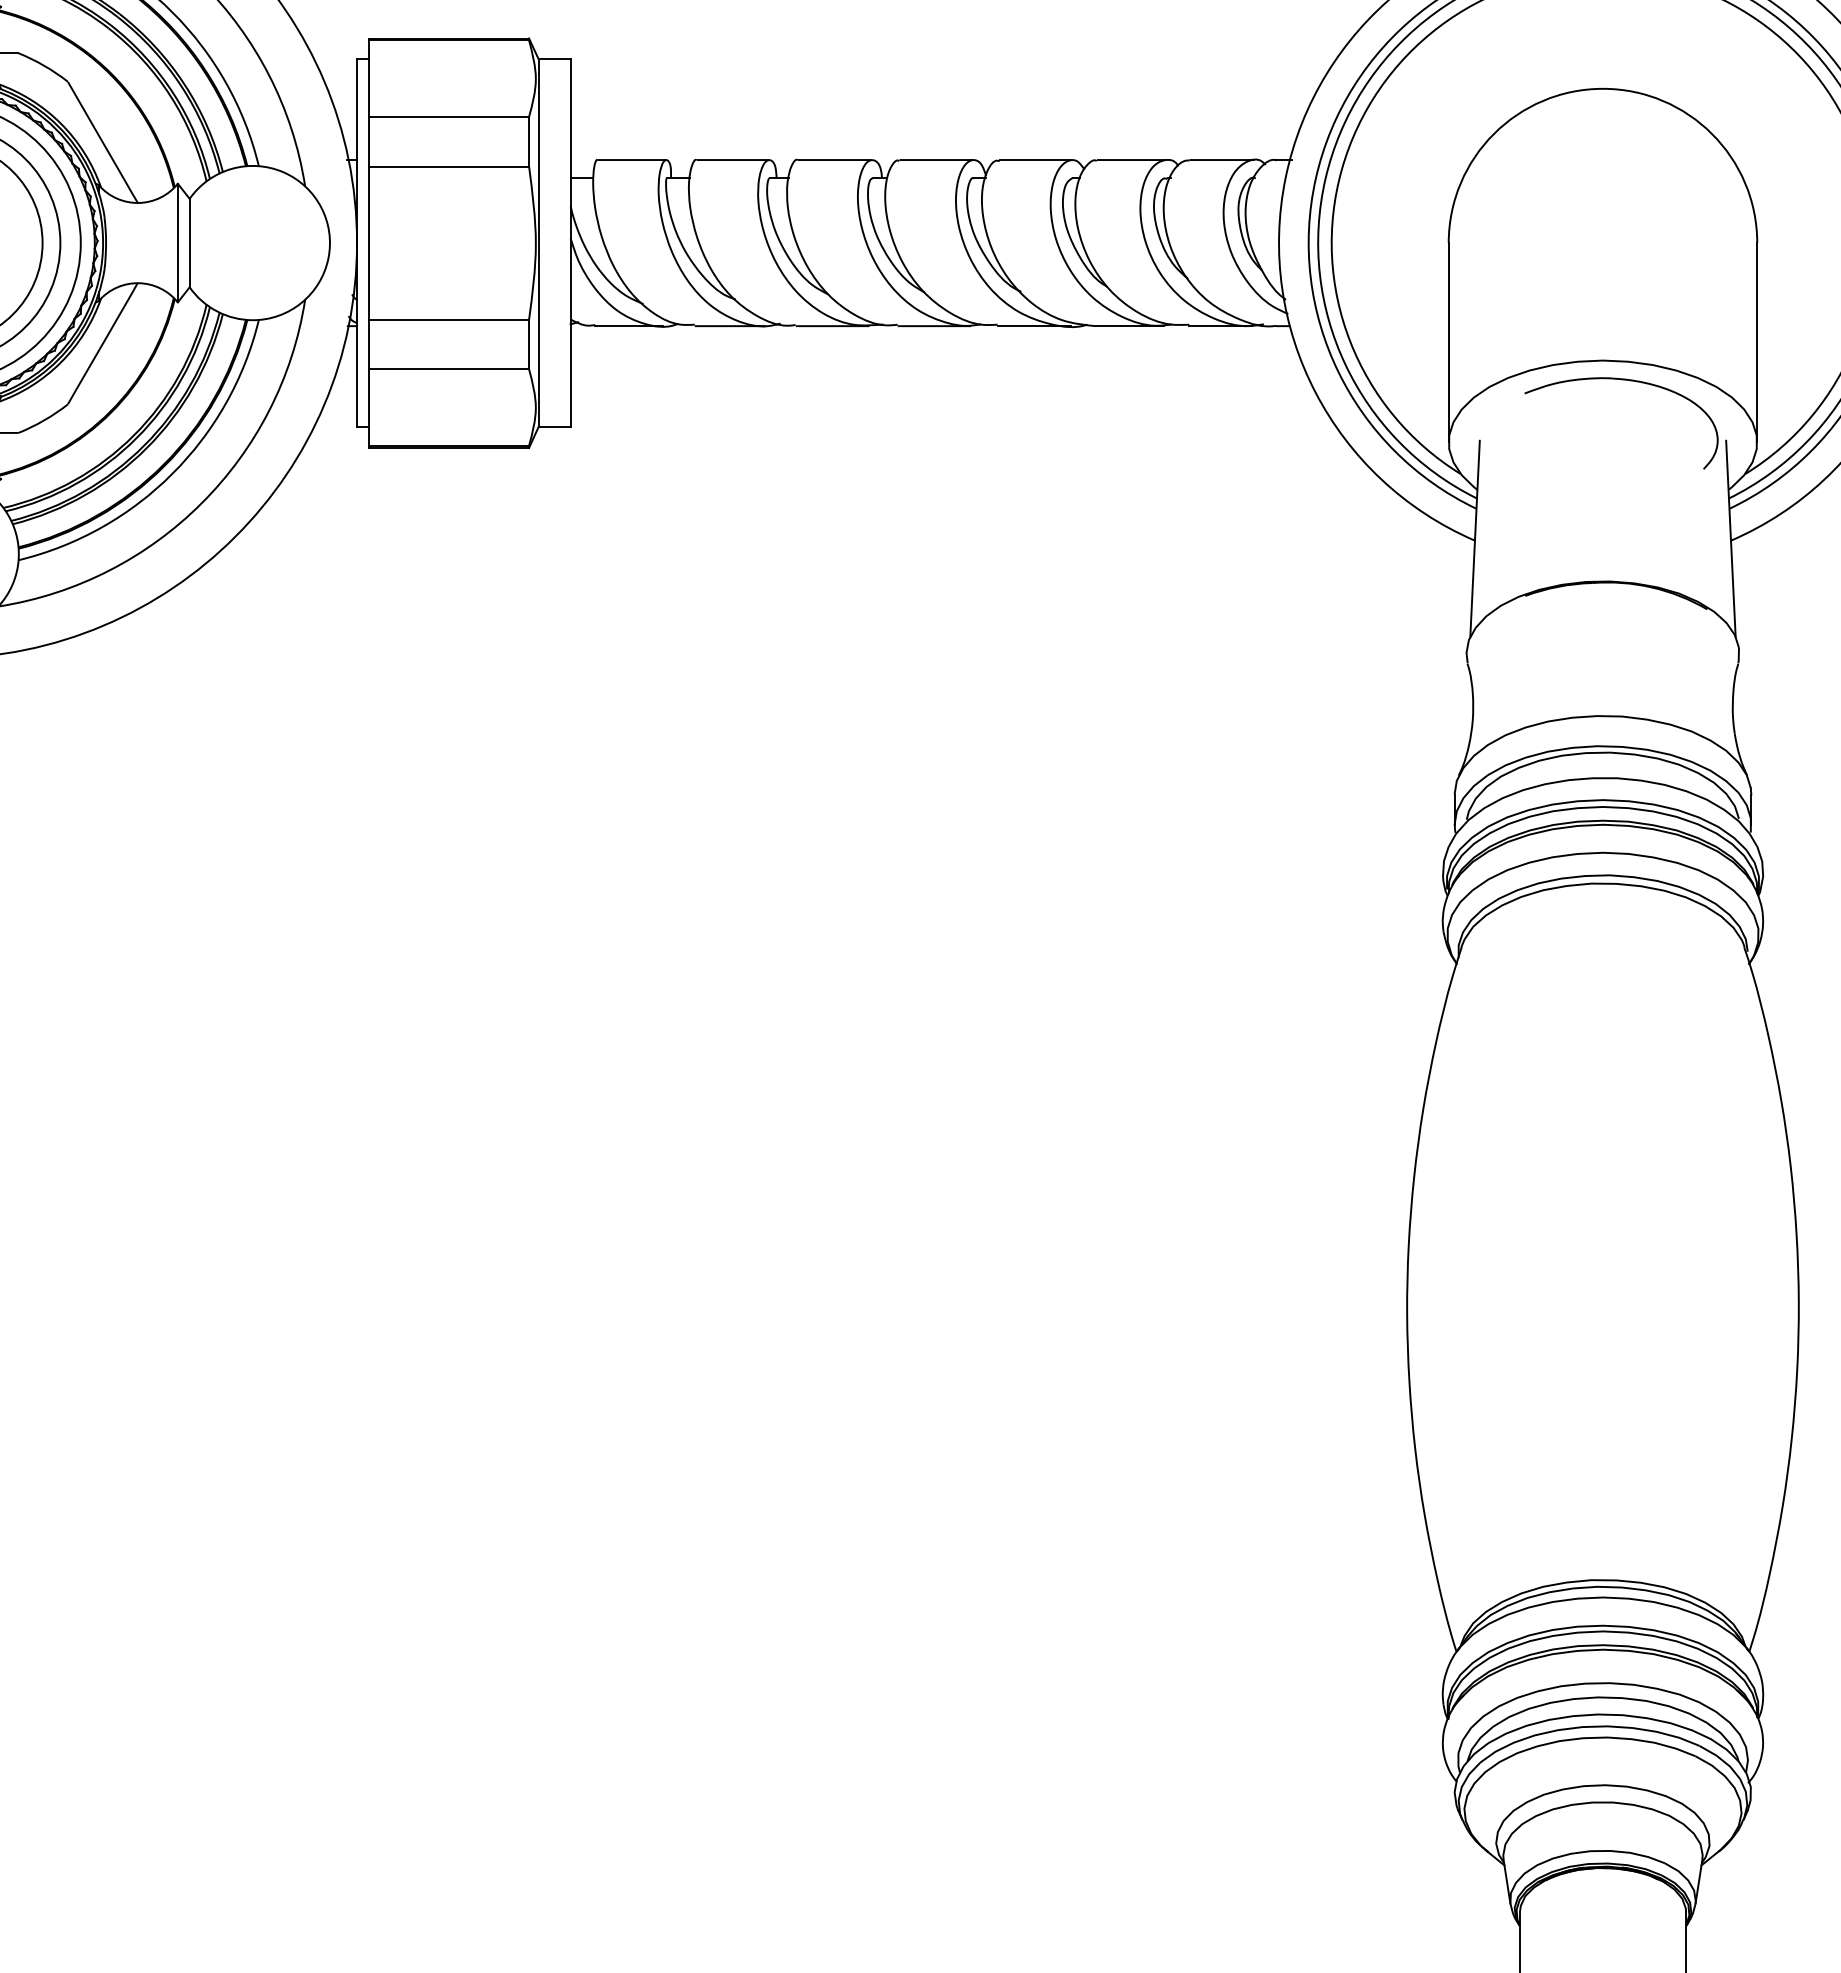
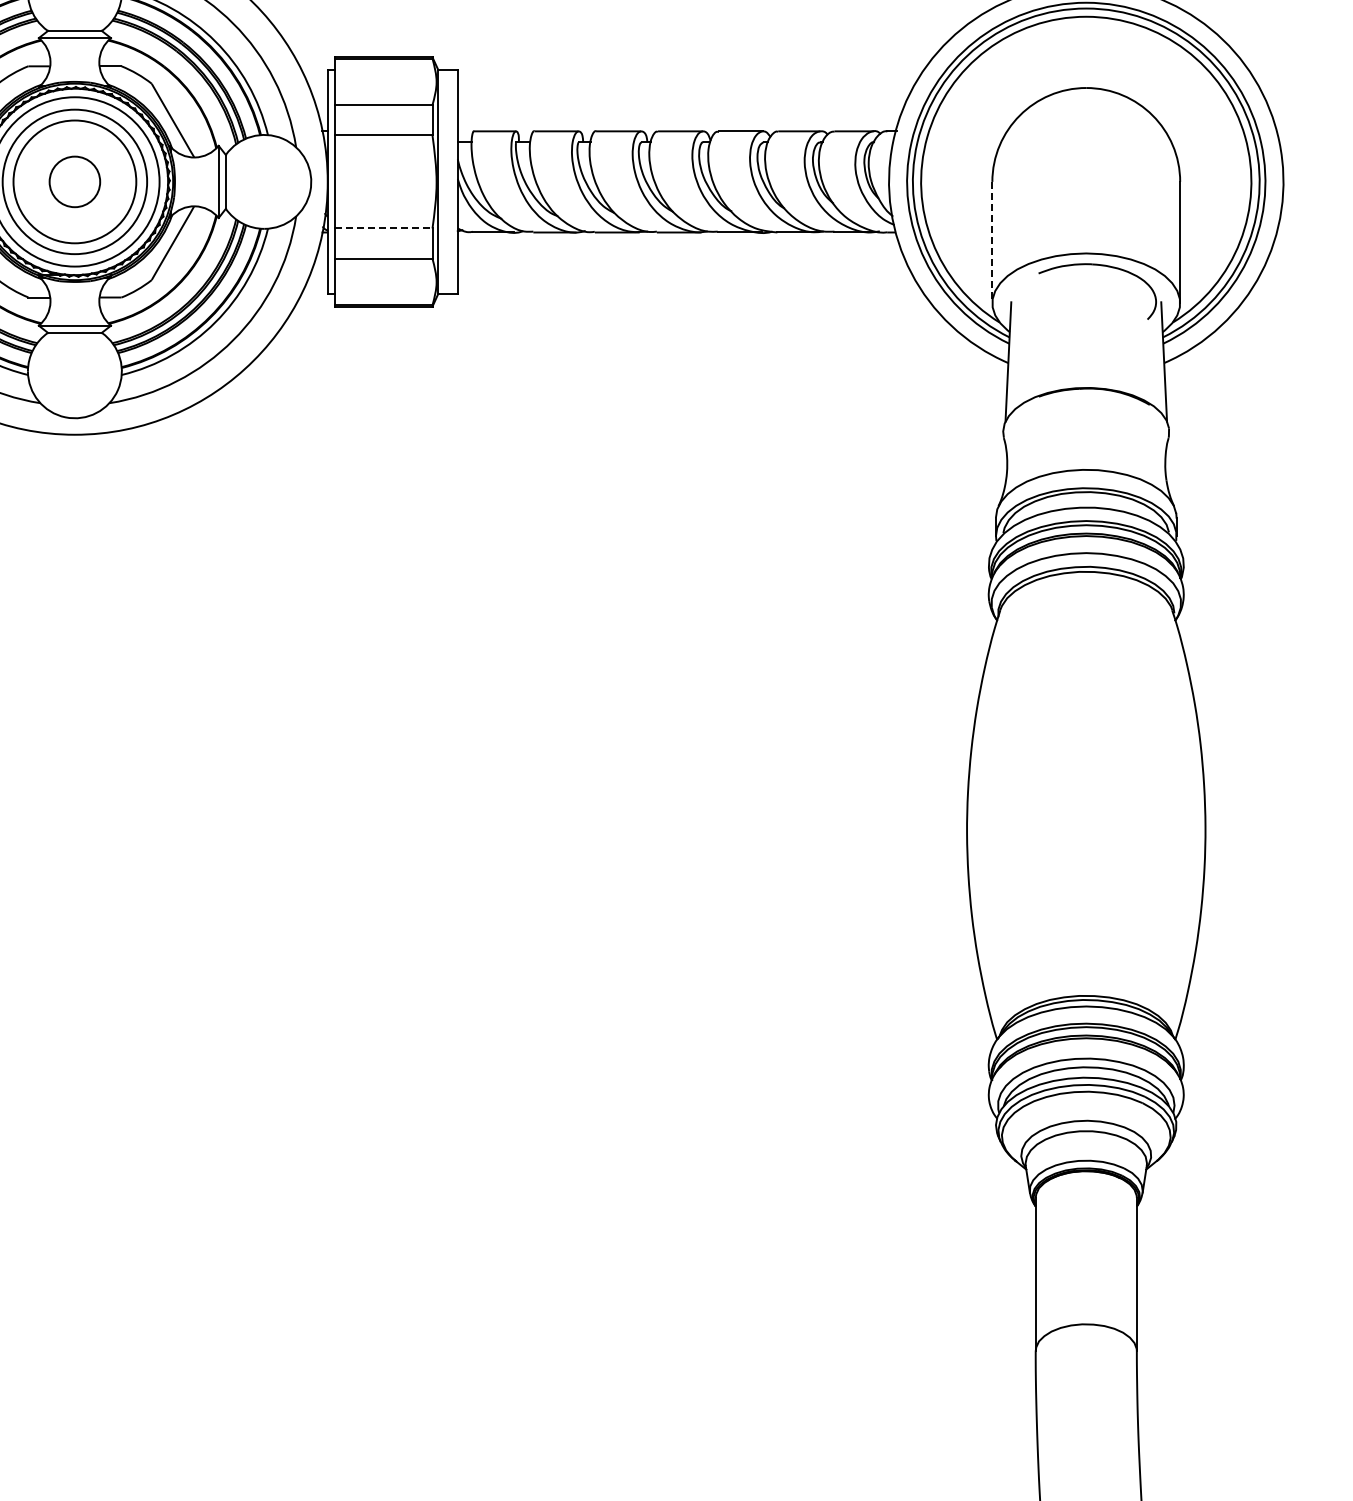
line: (448, 319) -> (383, 228), solid -> dashed
line: (1448, 342) -> (992, 242), solid -> dashed

